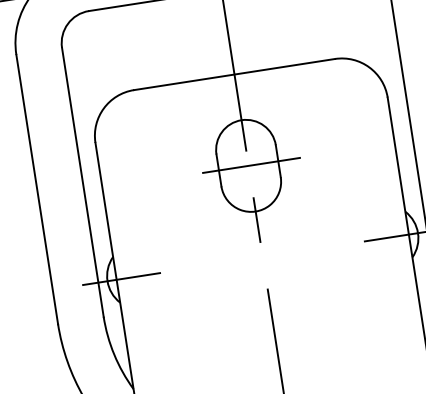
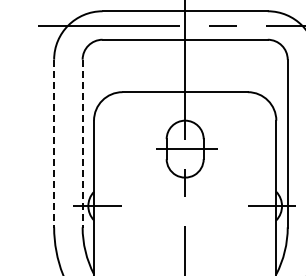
line: (82, 182) -> (82, 143), solid -> dashed
line: (38, 190) -> (54, 144), solid -> dashed

